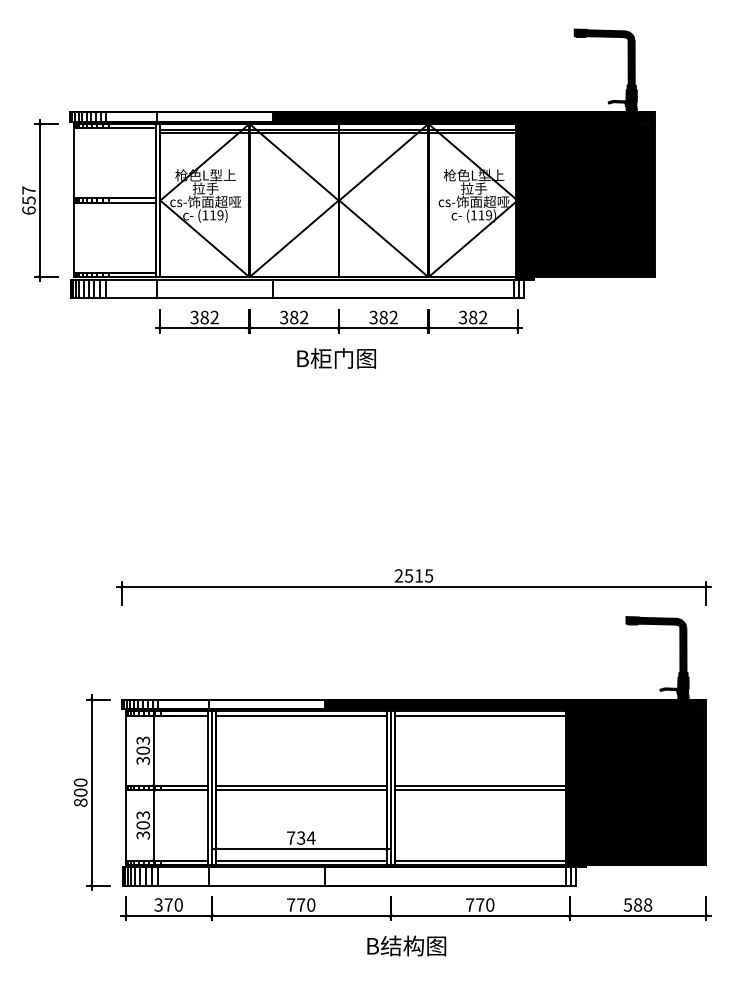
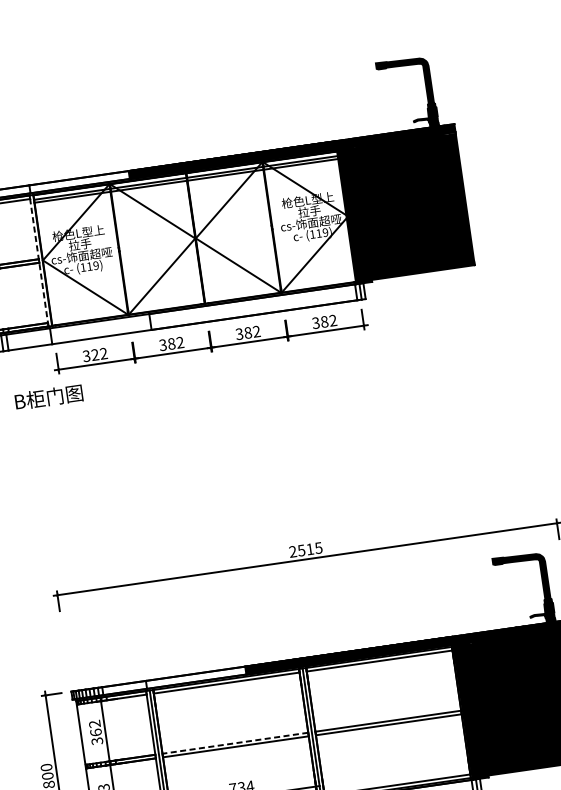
line: (155, 200) -> (38, 260), solid -> dashed
text: (204, 317) -> (95, 354), 382 -> 322
text: (336, 358) -> (48, 397), moved
text: (143, 745) -> (95, 728), 303 -> 362
line: (300, 785) -> (234, 742), solid -> dashed

